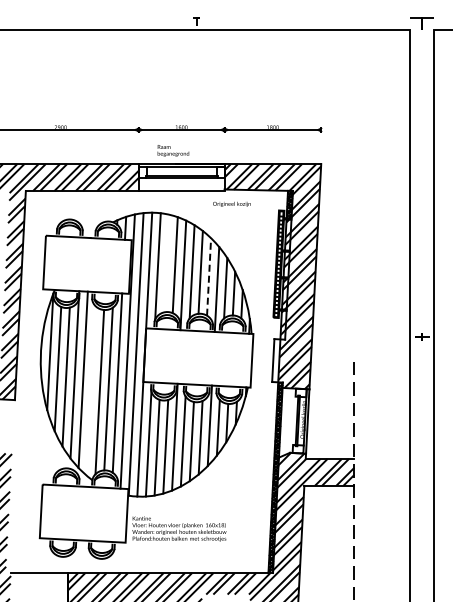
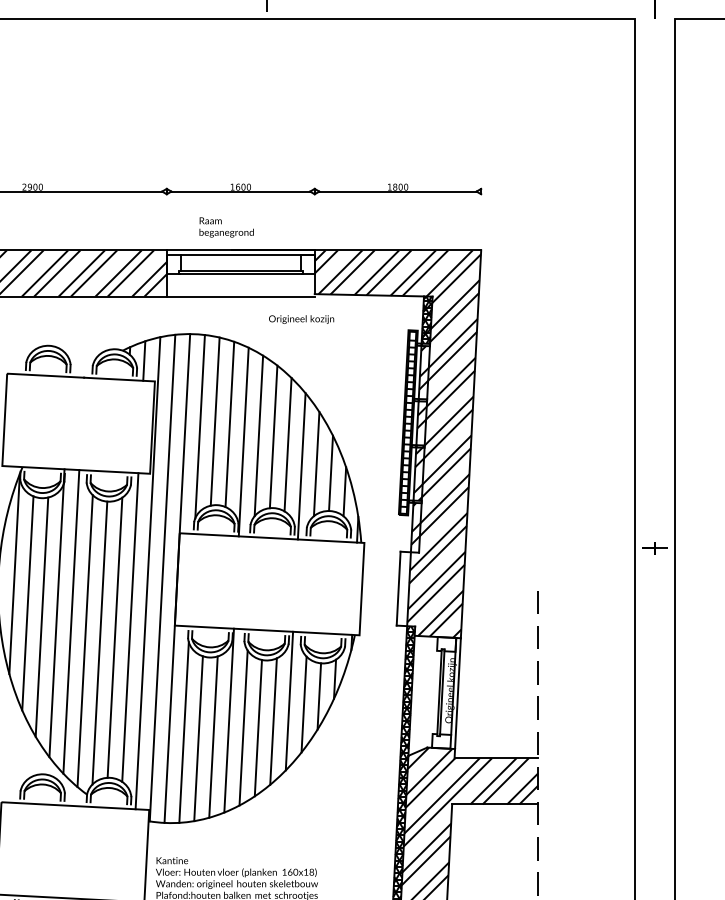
text: (231, 203) -> (300, 318), moved
line: (166, 263) -> (214, 421), added
line: (209, 276) -> (288, 443), dashed -> solid
line: (90, 390) -> (83, 640), added

